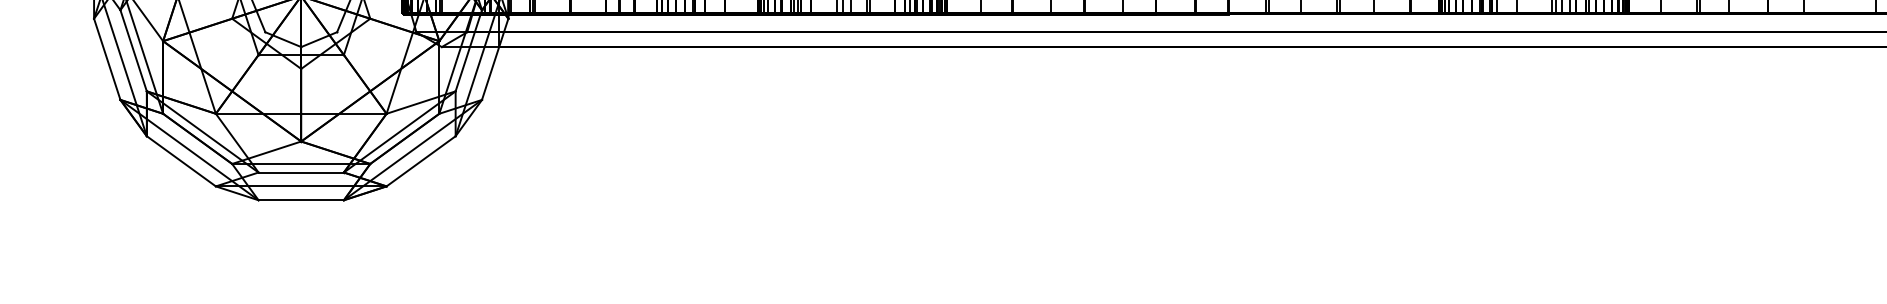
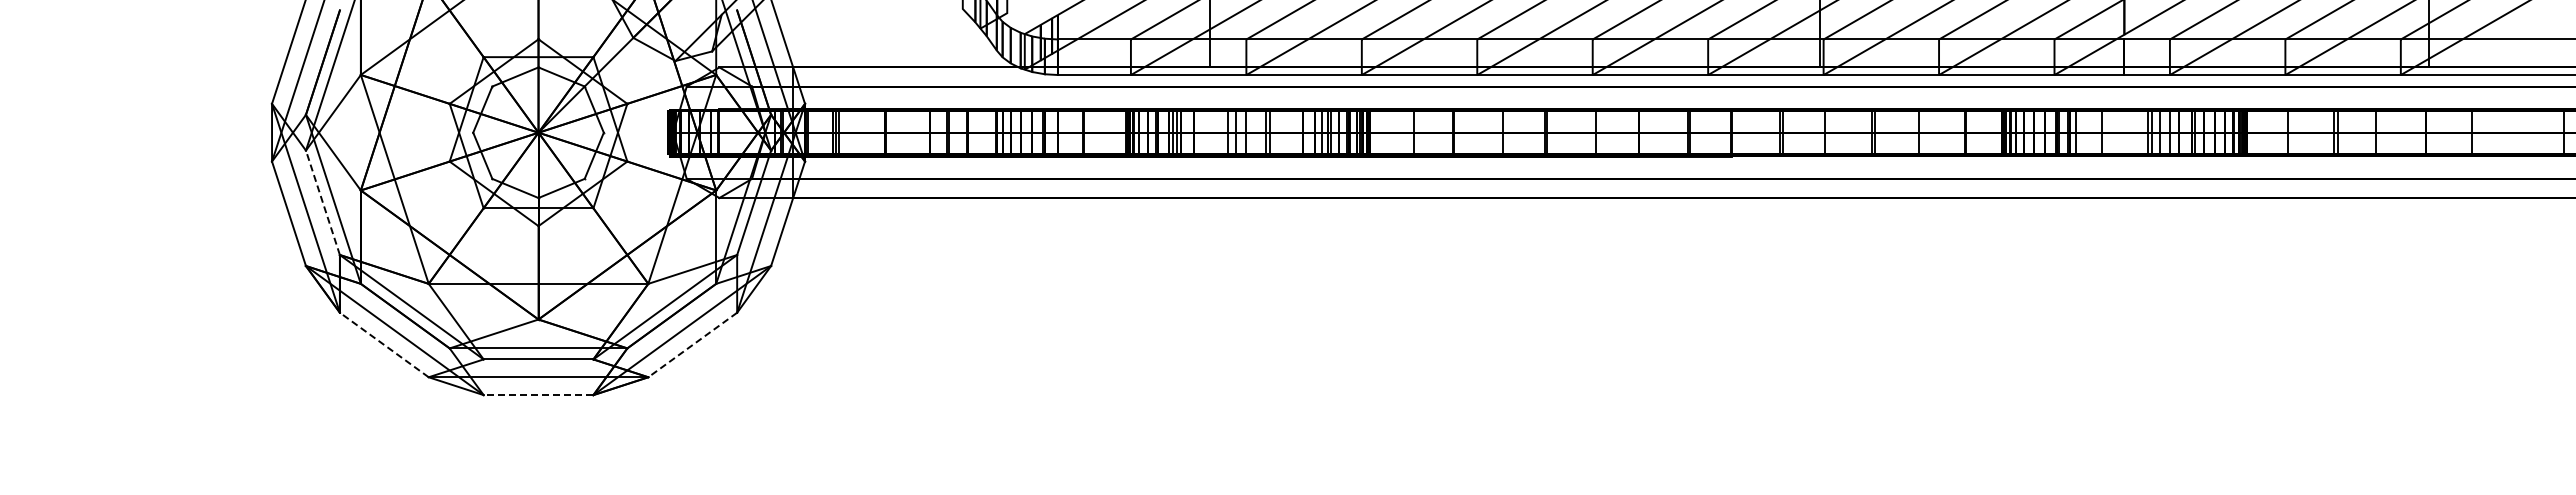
line: (133, 50) -> (322, 202), solid -> dashed
line: (420, 160) -> (692, 344), solid -> dashed
line: (181, 161) -> (384, 345), solid -> dashed
line: (301, 200) -> (538, 395), solid -> dashed

